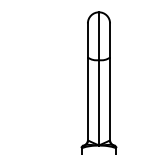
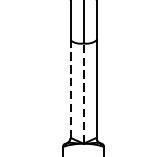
line: (87, 99) -> (70, 89), solid -> dashed
line: (98, 102) -> (82, 93), solid -> dashed

